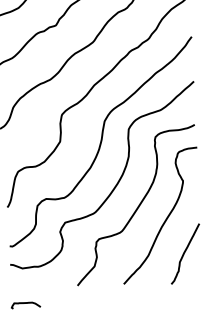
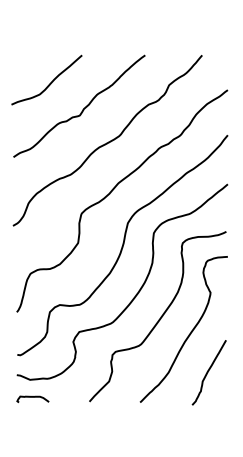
curve: (25, 303) -> (32, 397), moved

